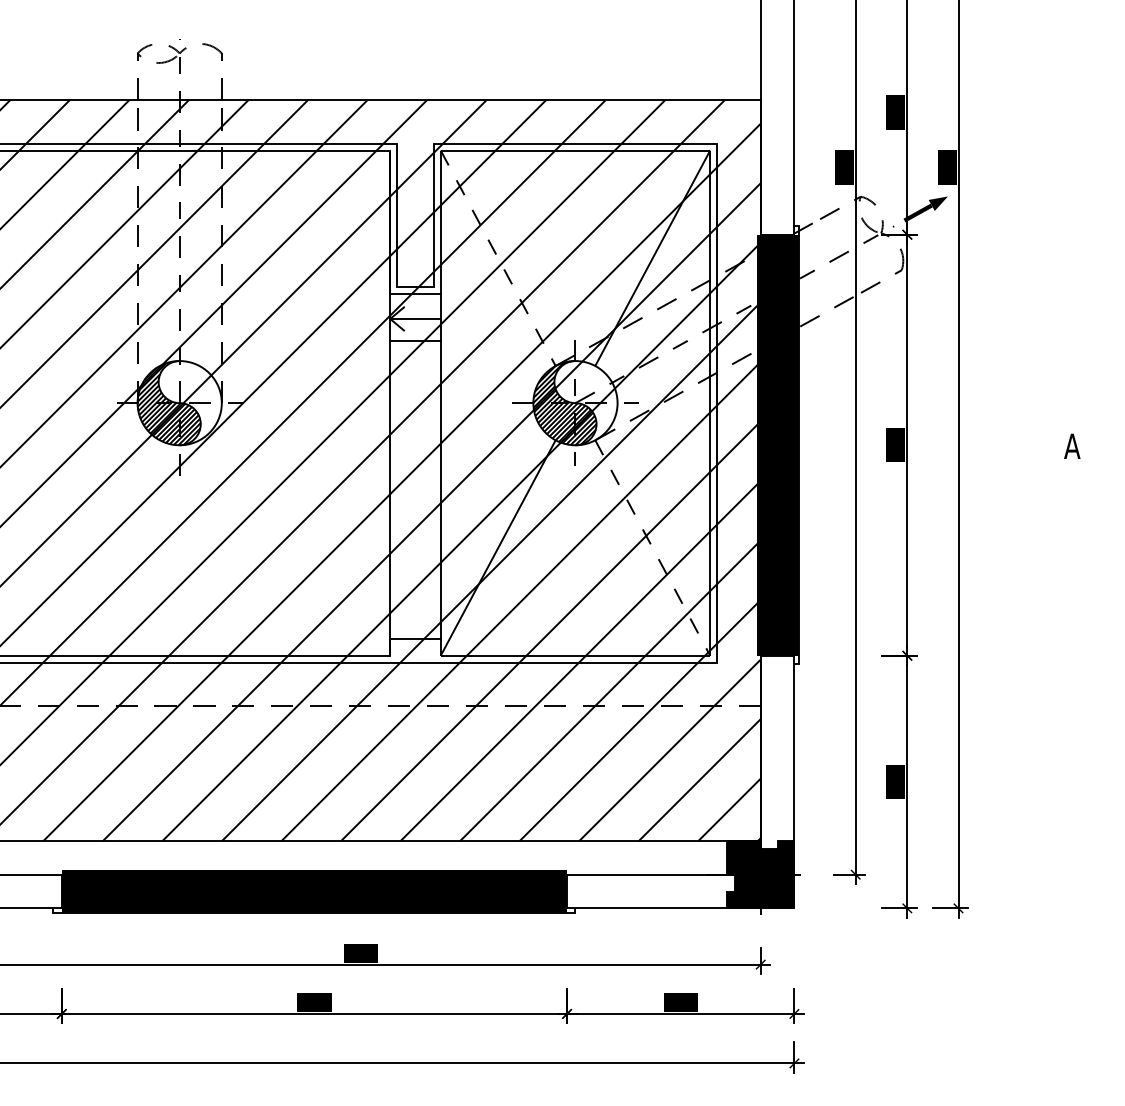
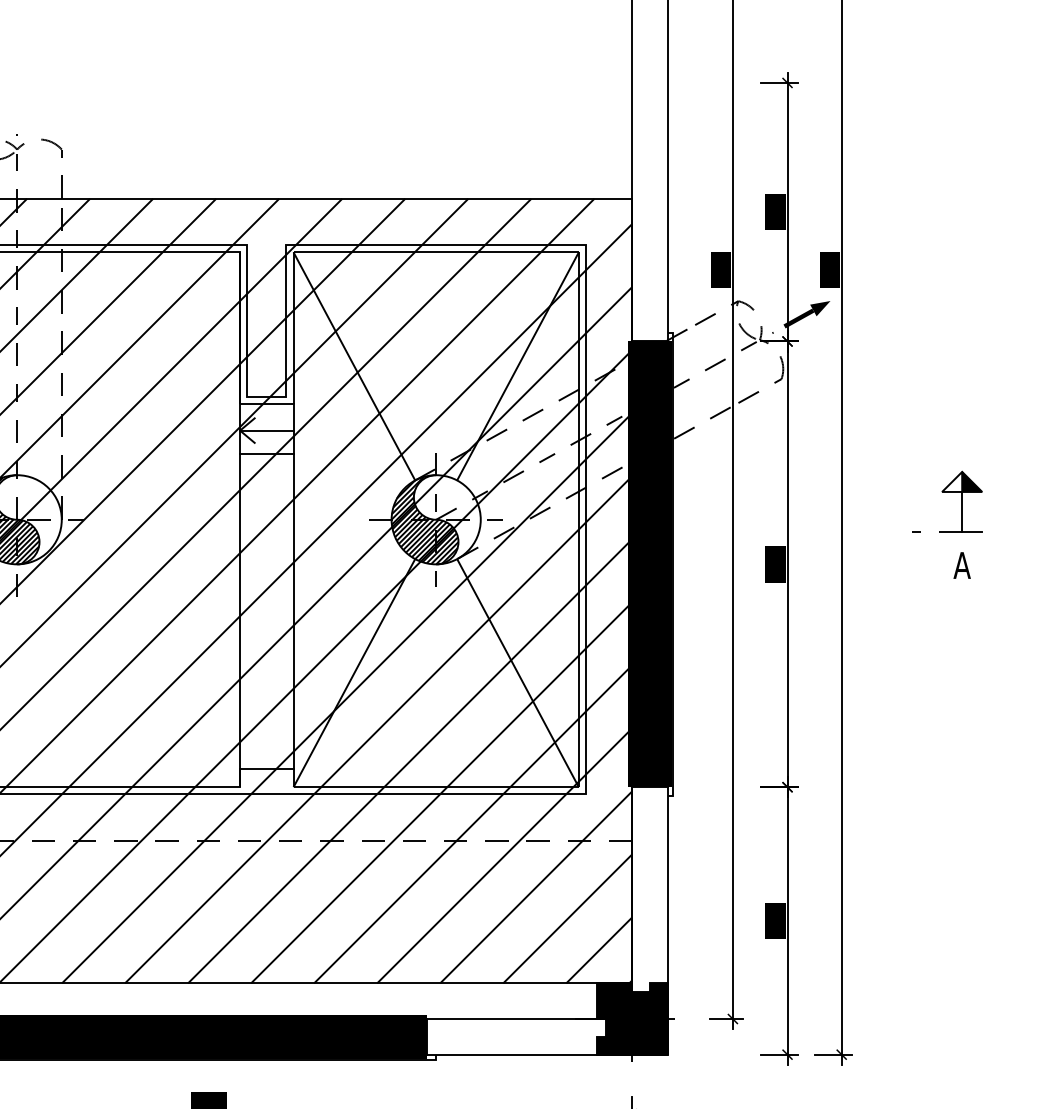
line: (498, 258) -> (354, 366), dashed -> solid
part: (1058, 377) -> (947, 492), added
line: (652, 548) -> (517, 673), dashed -> solid

